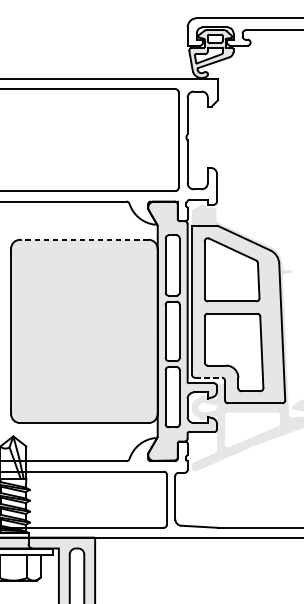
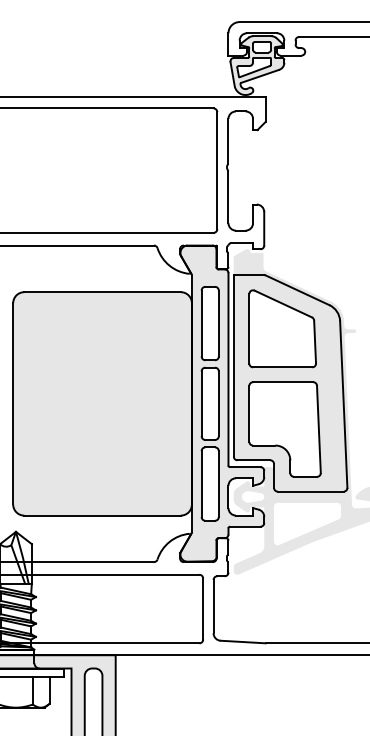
line: (84, 240) -> (102, 292), dashed -> solid
line: (209, 377) -> (254, 460), dashed -> solid

